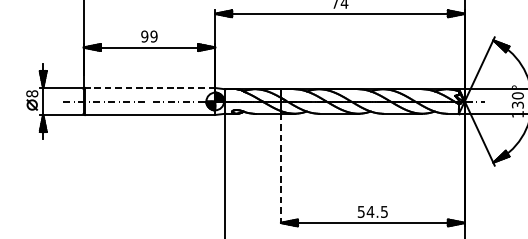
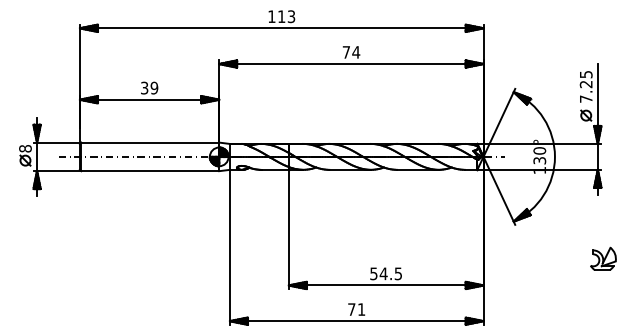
text: (144, 35) -> (144, 87), 99 -> 39
line: (150, 87) -> (150, 142), dashed -> solid
line: (280, 170) -> (288, 229), dashed -> solid

